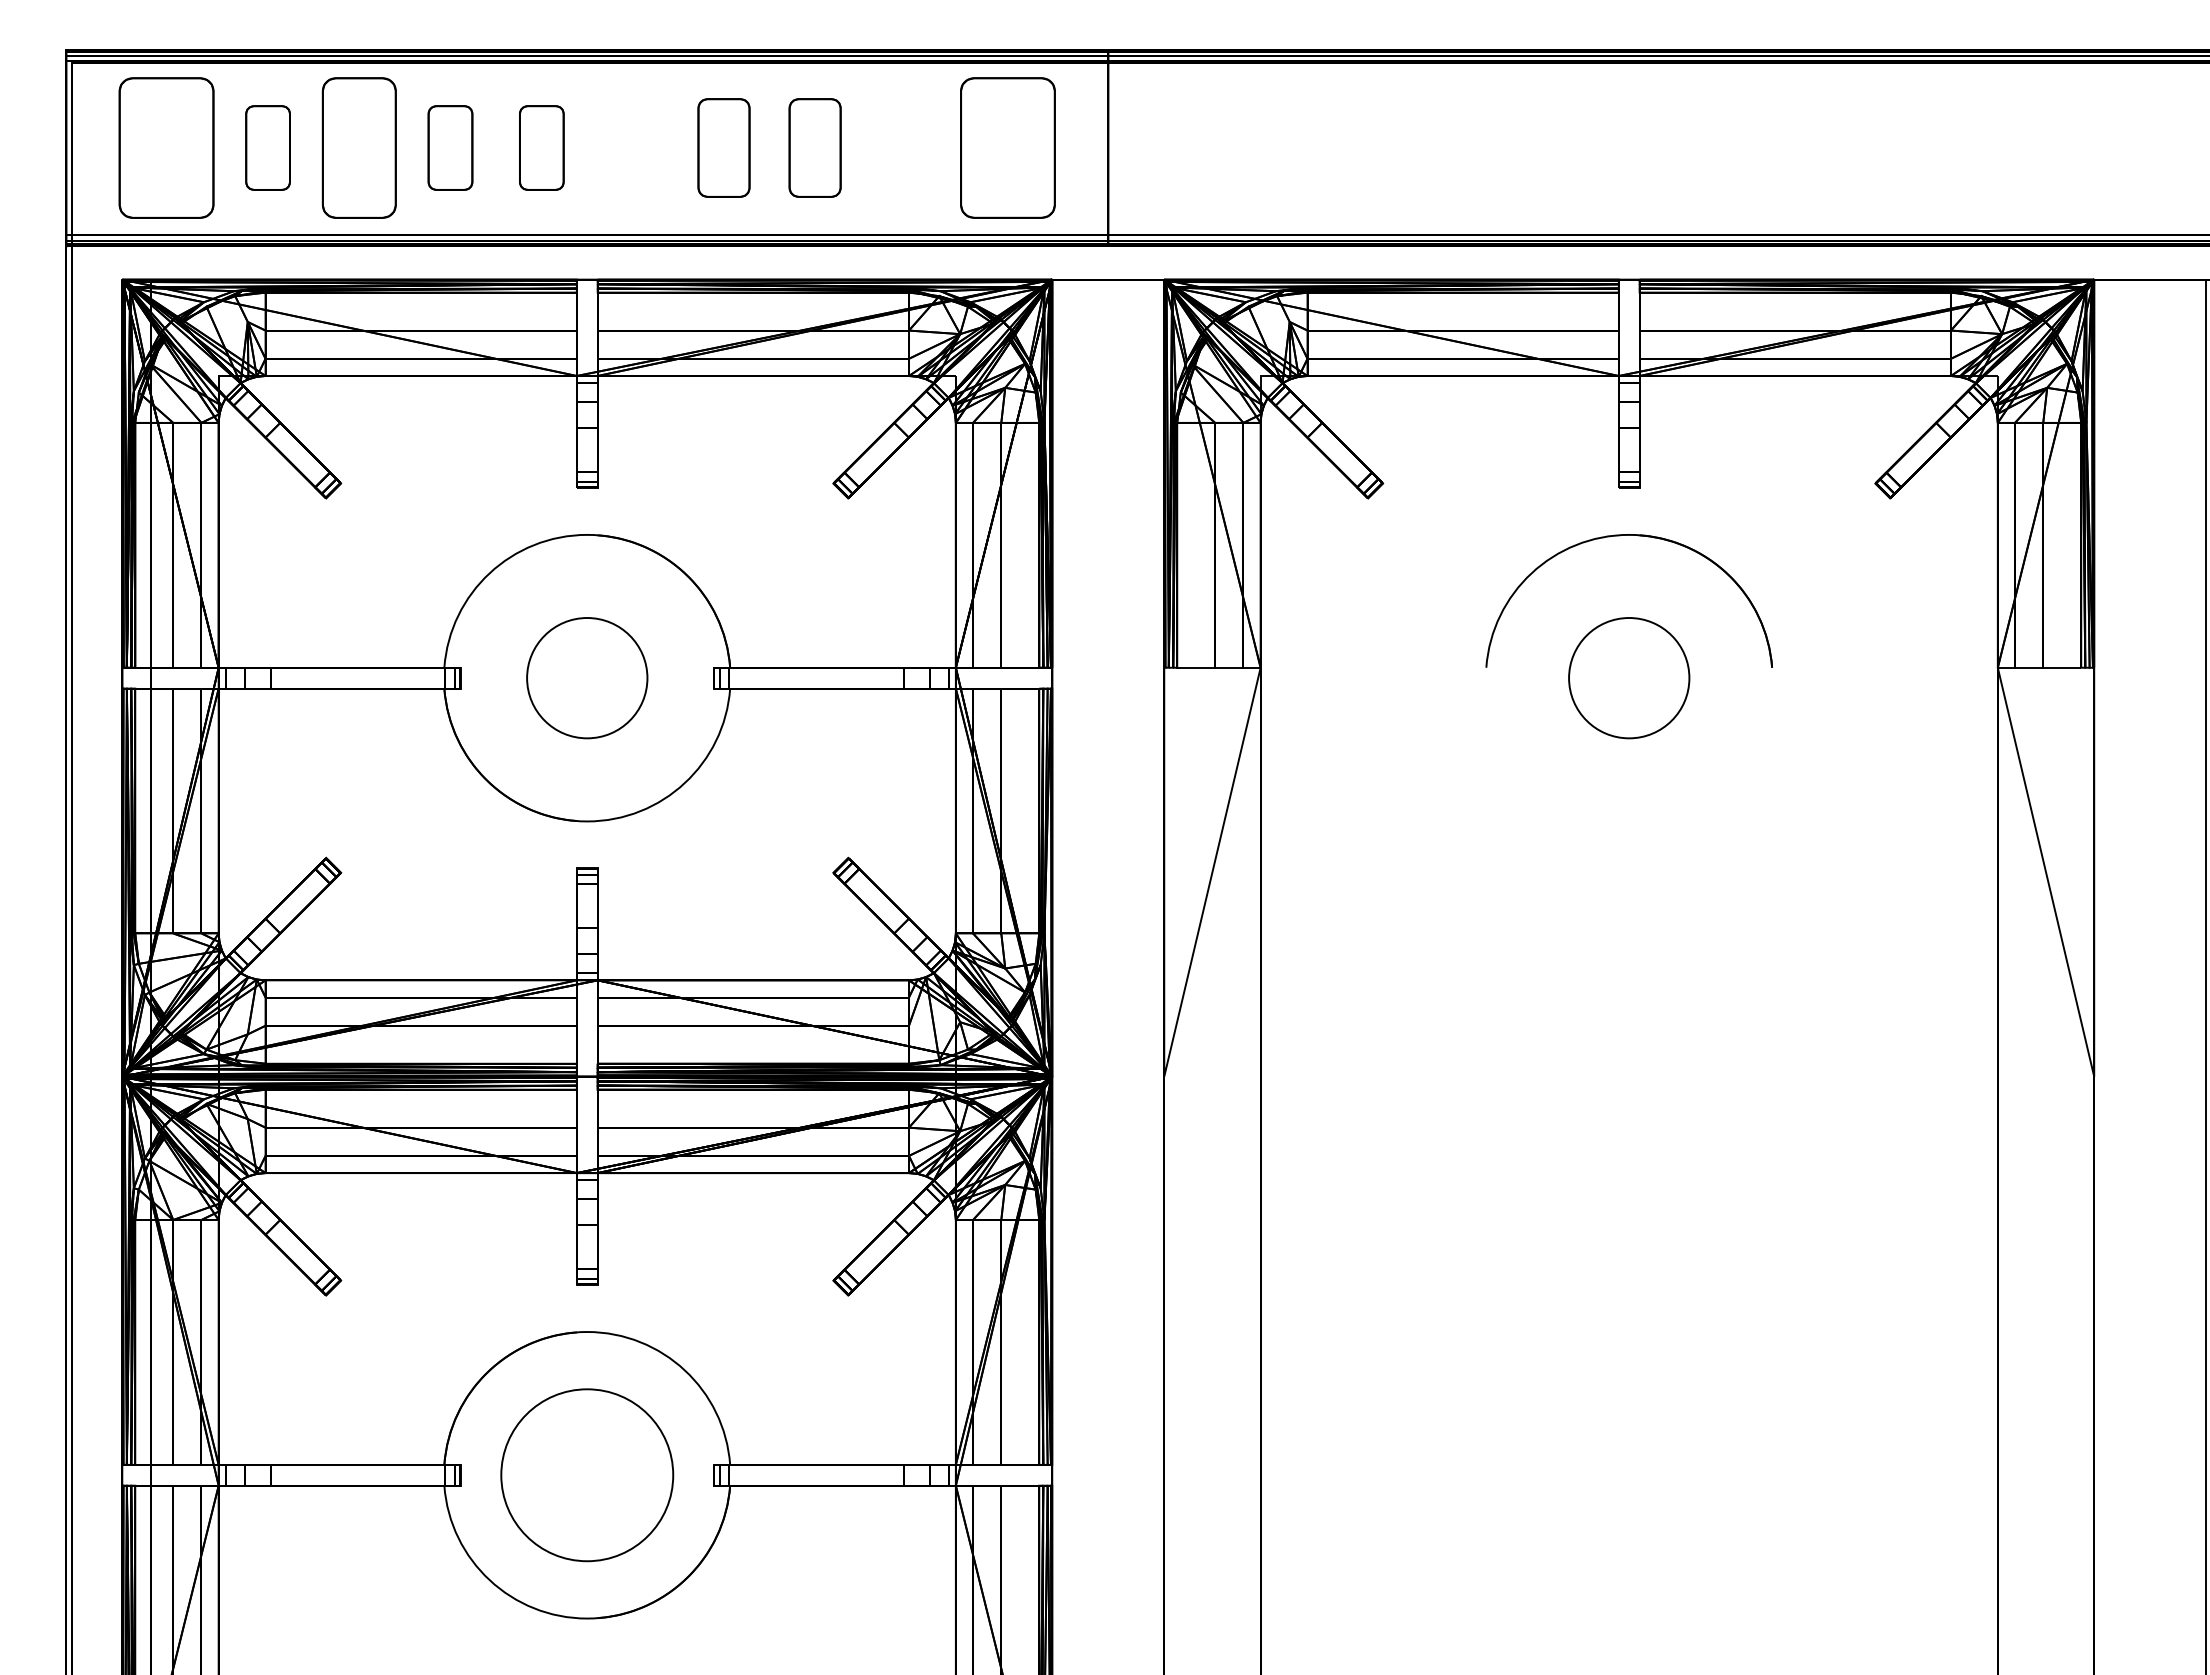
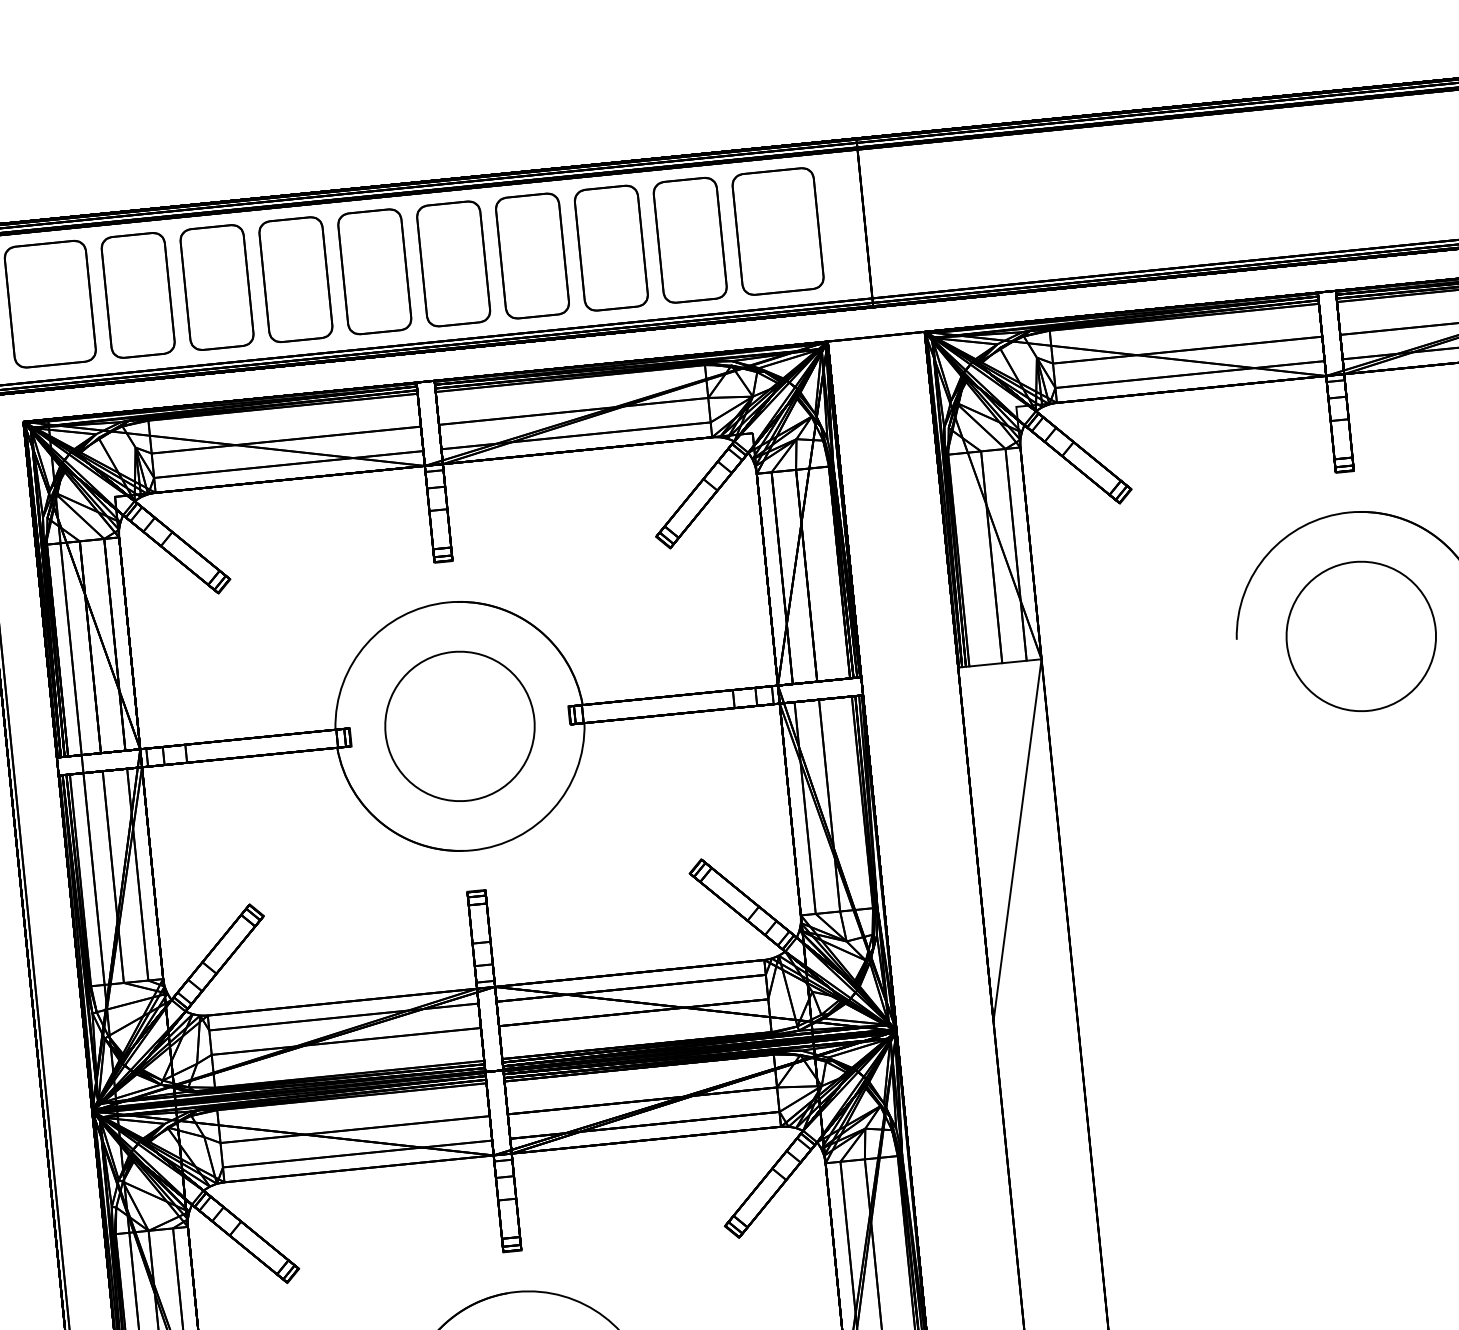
part: (267, 147) -> (137, 295), size x1.67
part: (450, 147) -> (295, 279), size x1.67
part: (541, 147) -> (374, 271), size x1.67
part: (632, 147) -> (453, 263), added
part: (723, 147) -> (532, 255), size x1.43
part: (814, 147) -> (610, 247), size x1.43
part: (906, 147) -> (690, 239), added
circle: (587, 678) -> (460, 726), size x1.43
circle: (1629, 678) -> (1361, 636), size x1.43

